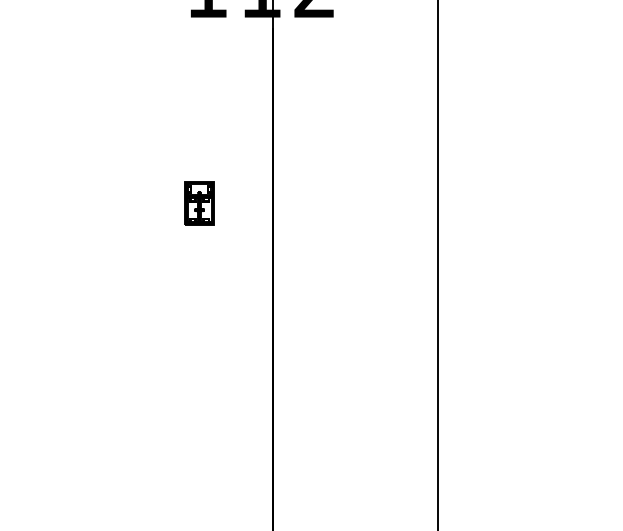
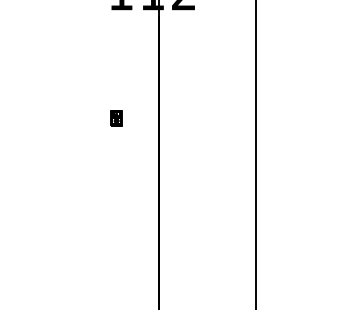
part: (199, 203) -> (116, 118), size x0.6

